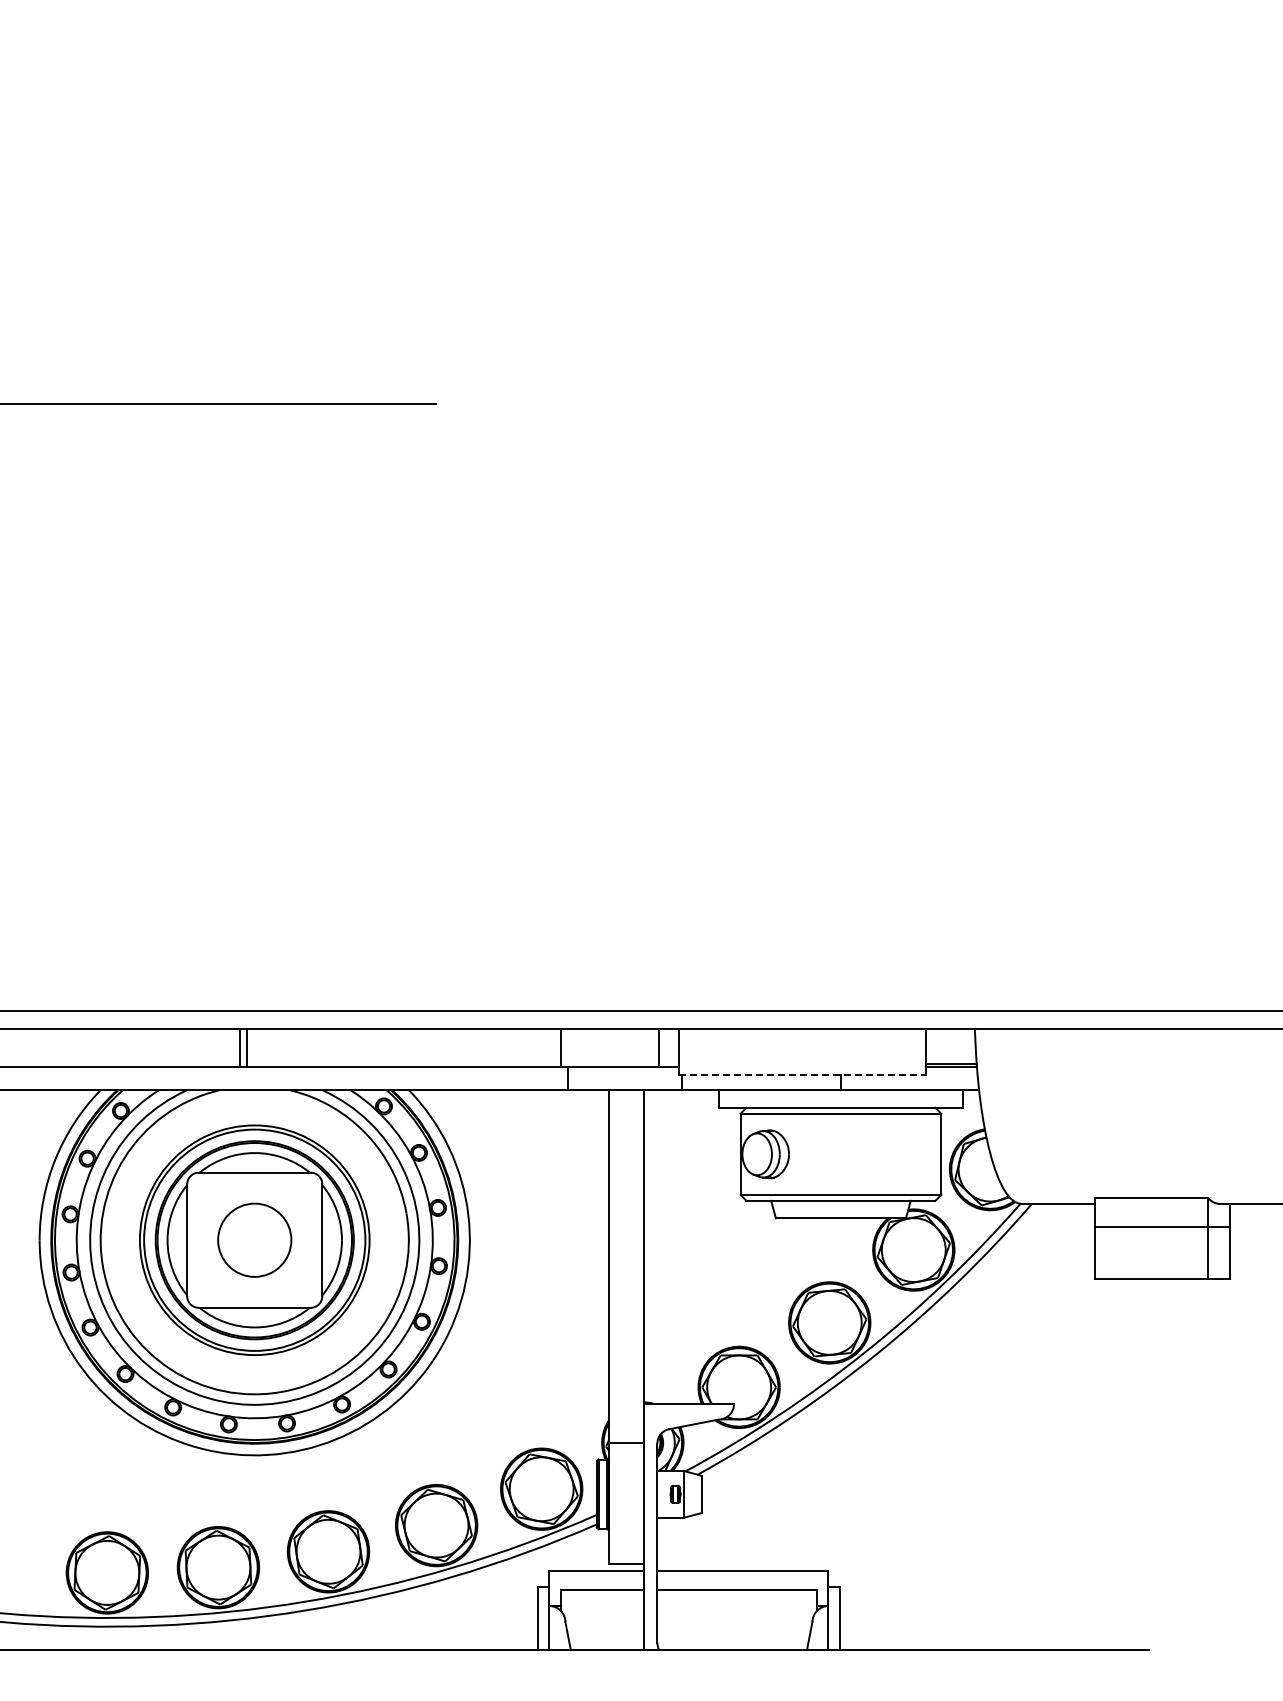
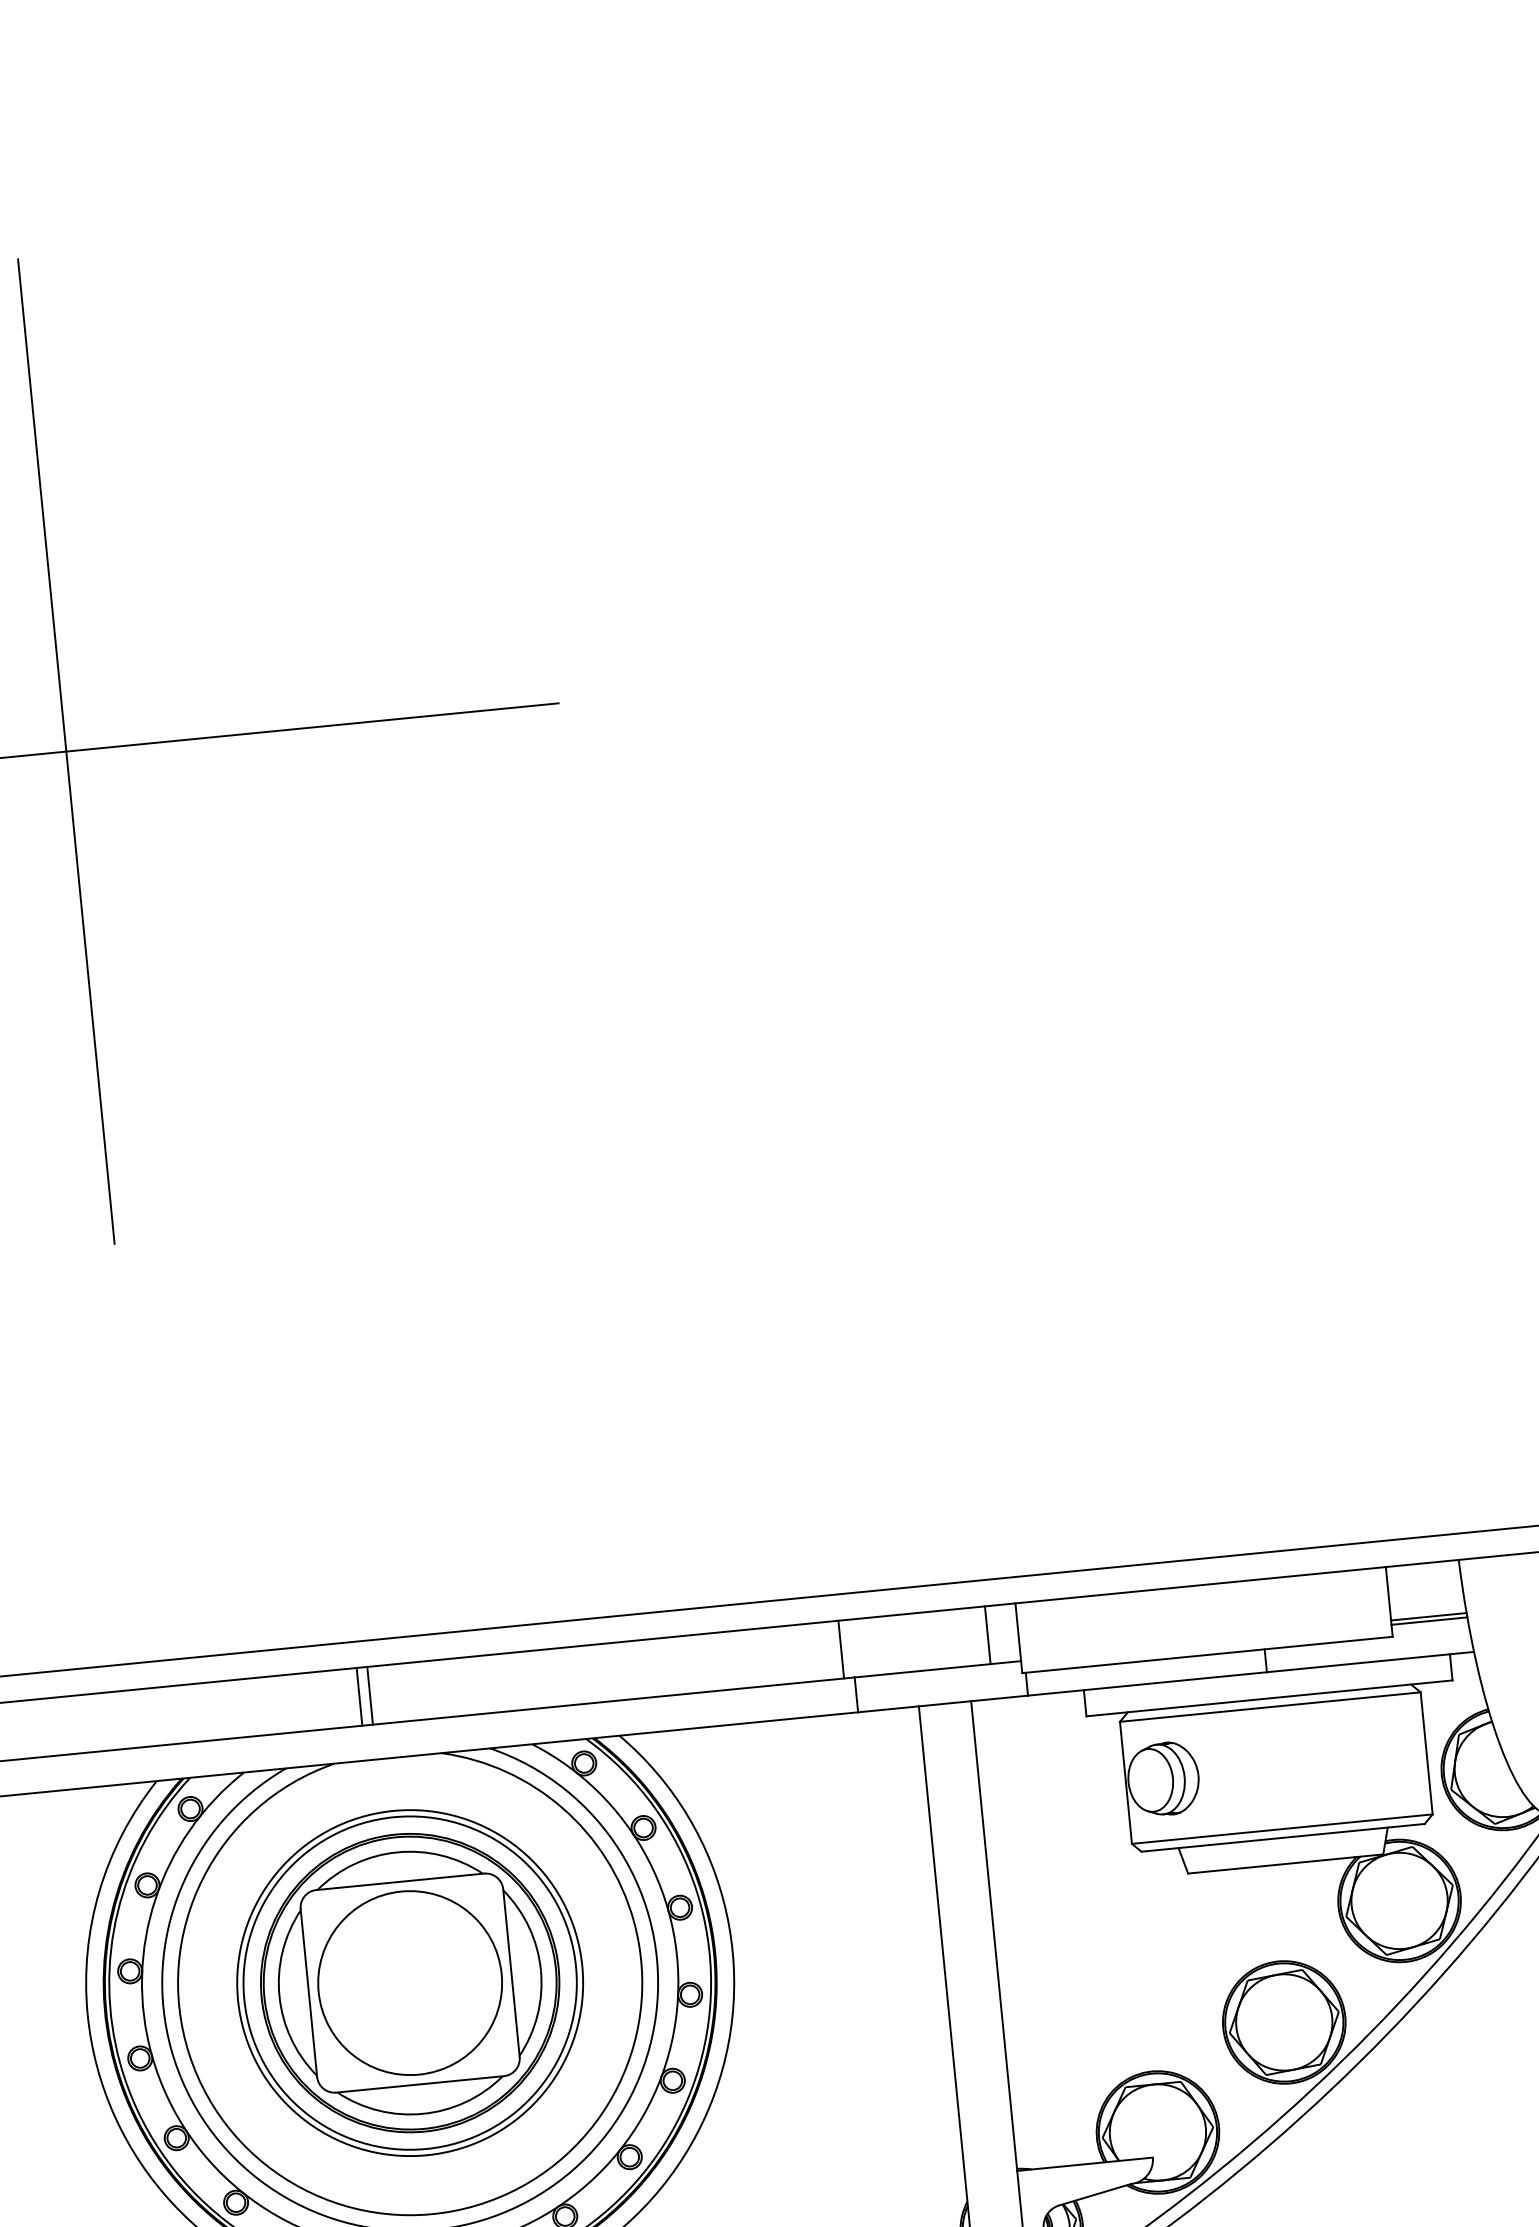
line: (107, 403) -> (66, 750), added
line: (802, 1075) -> (1207, 1655), dashed -> solid
circle: (254, 1240) -> (409, 1983), size x1.67

